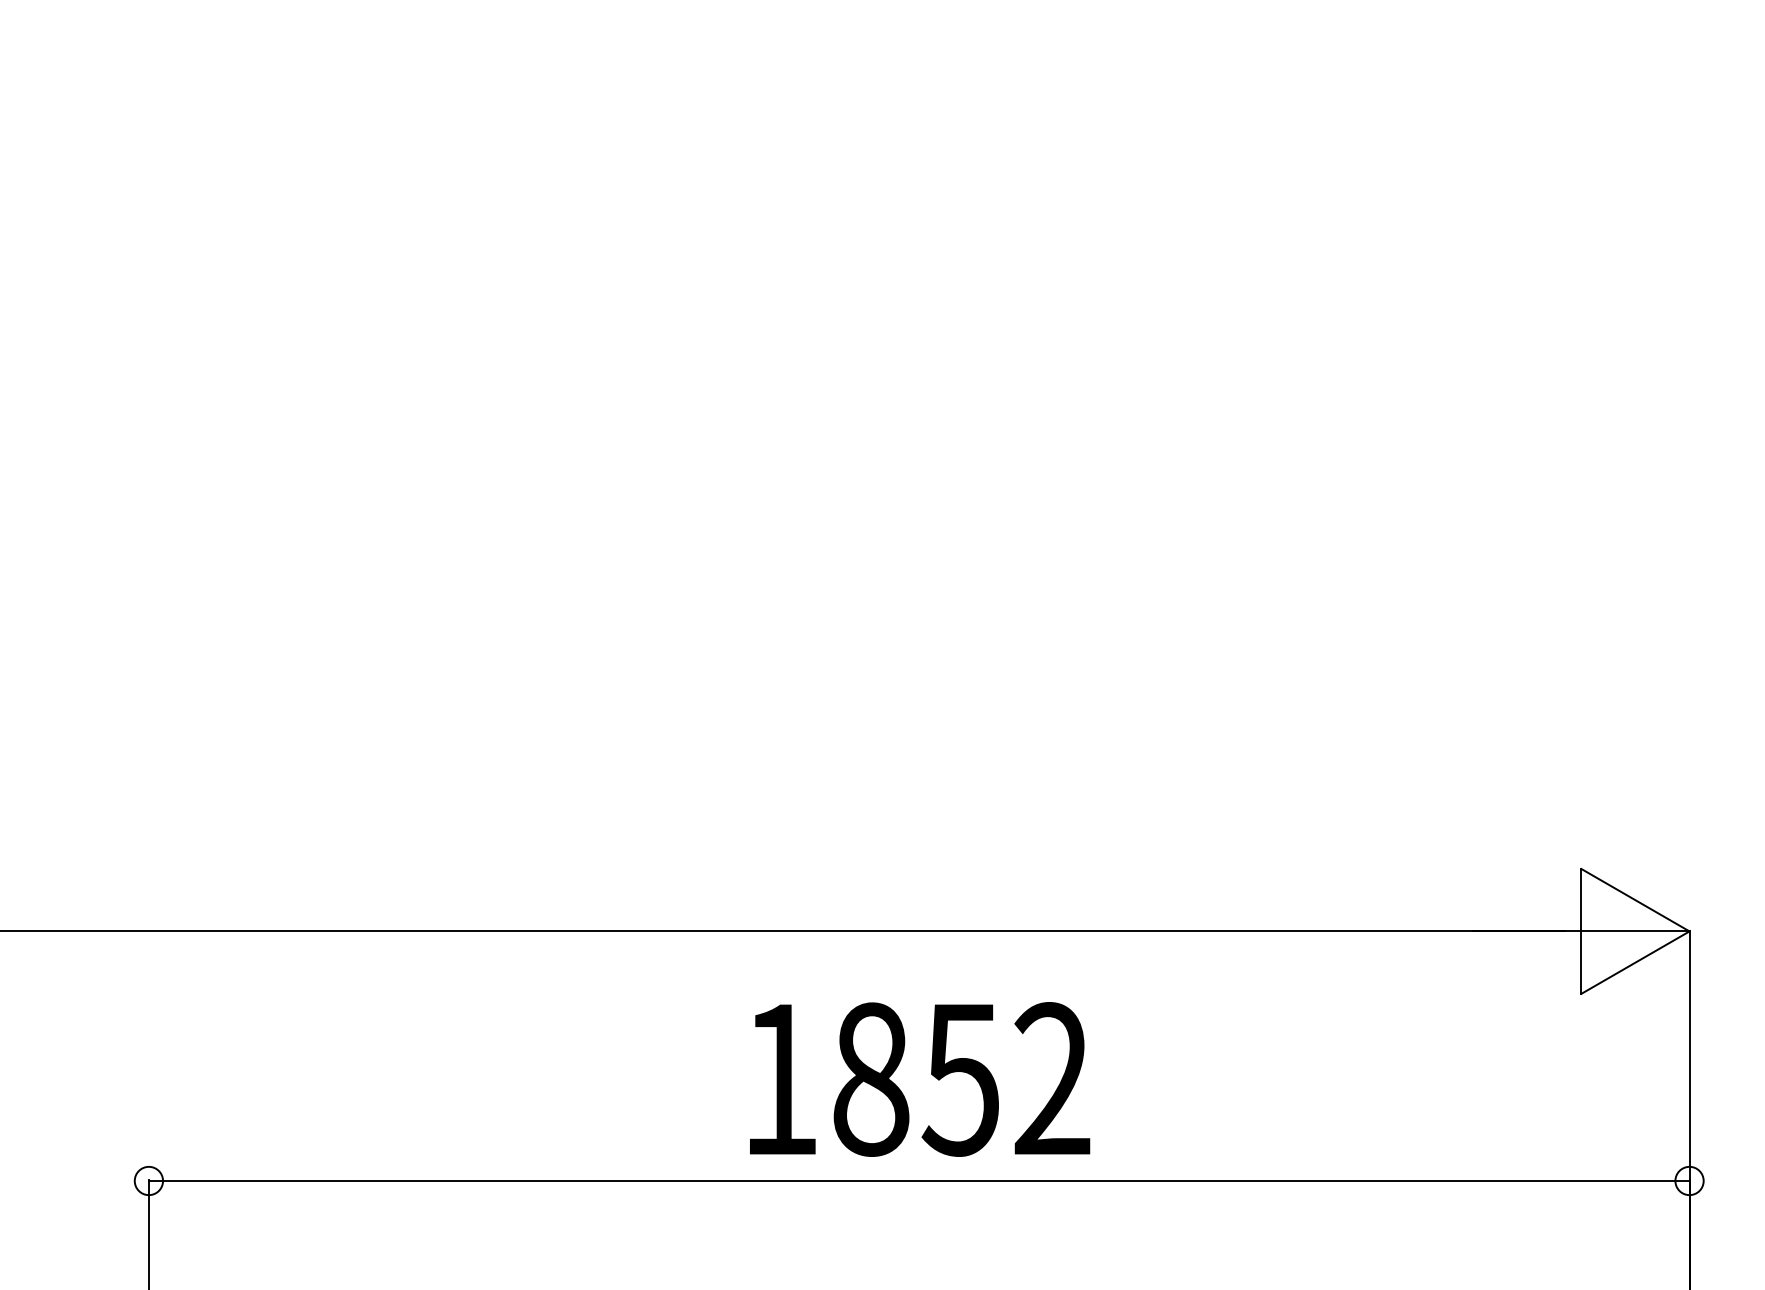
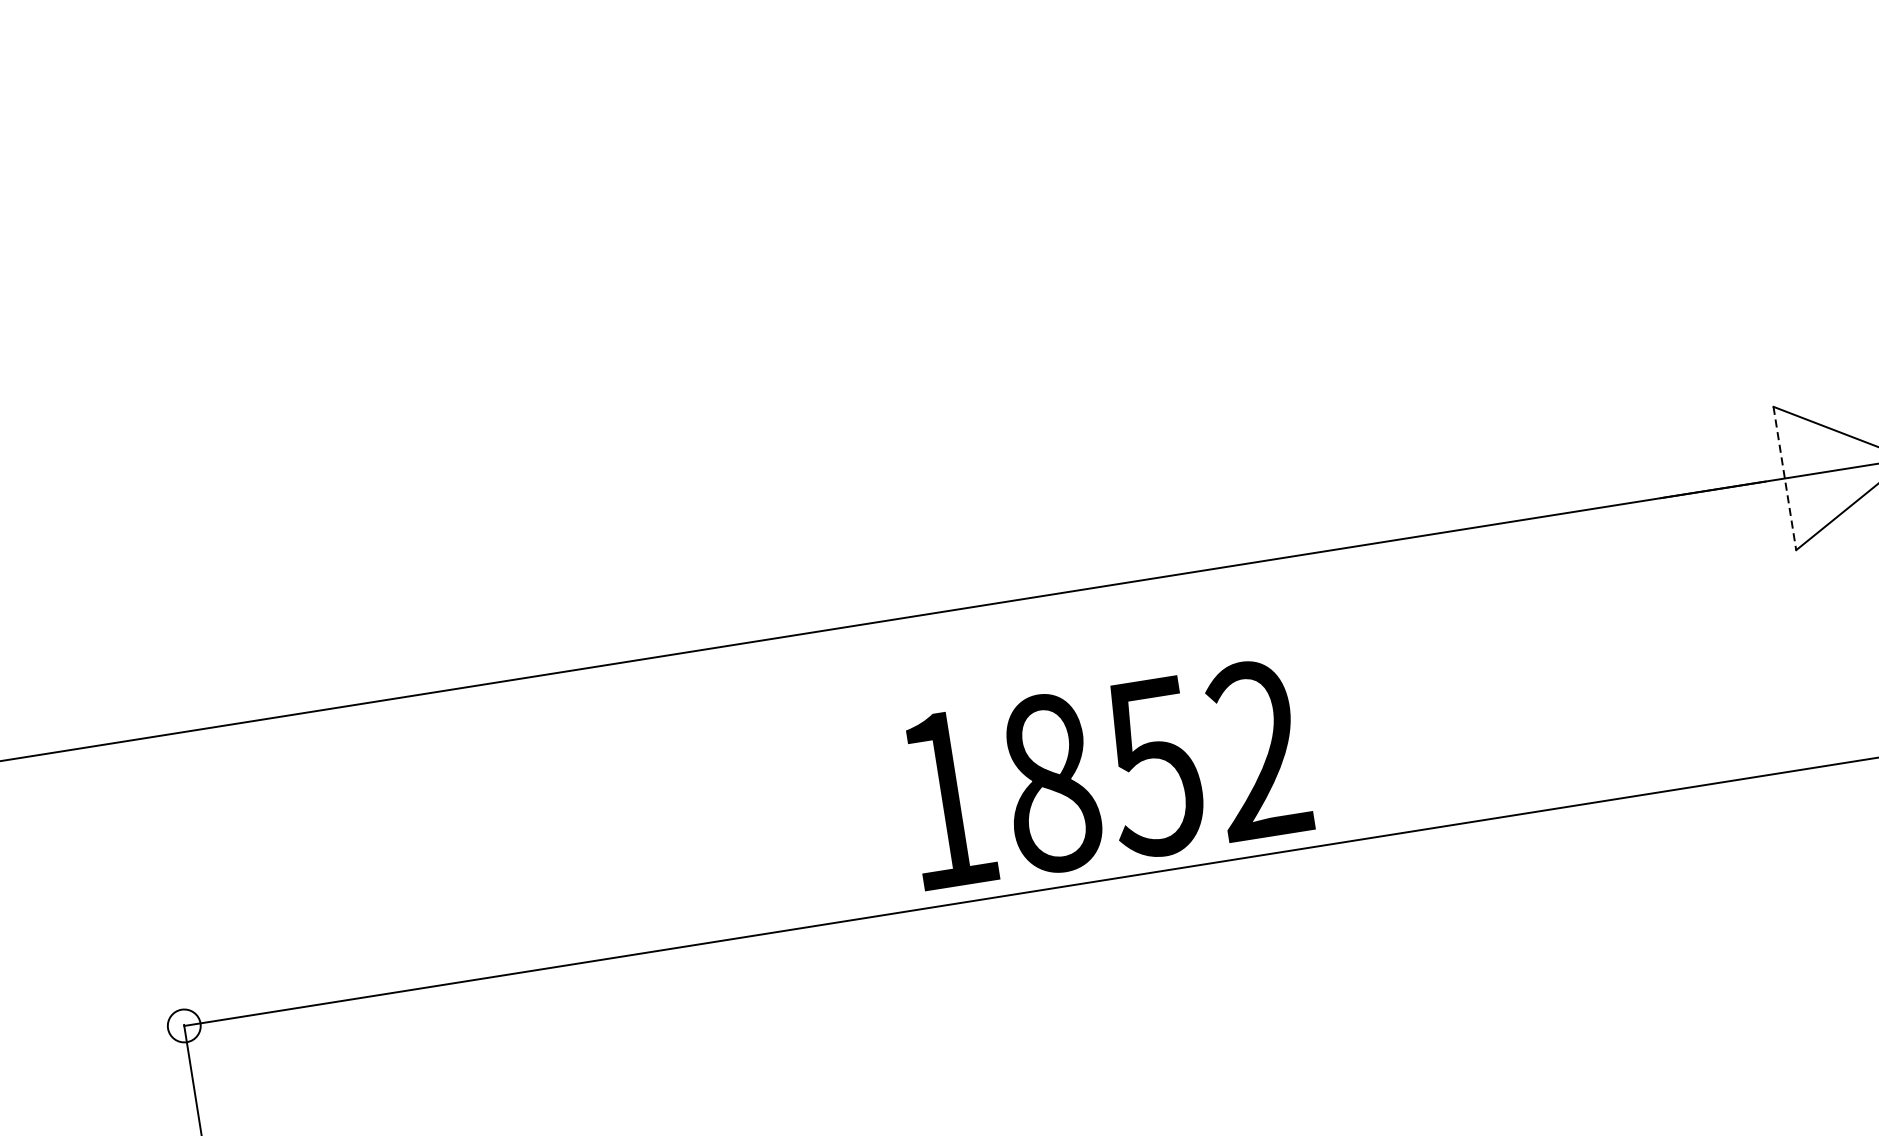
line: (1581, 931) -> (1784, 478), solid -> dashed
text: (920, 1079) -> (1107, 774), moved

